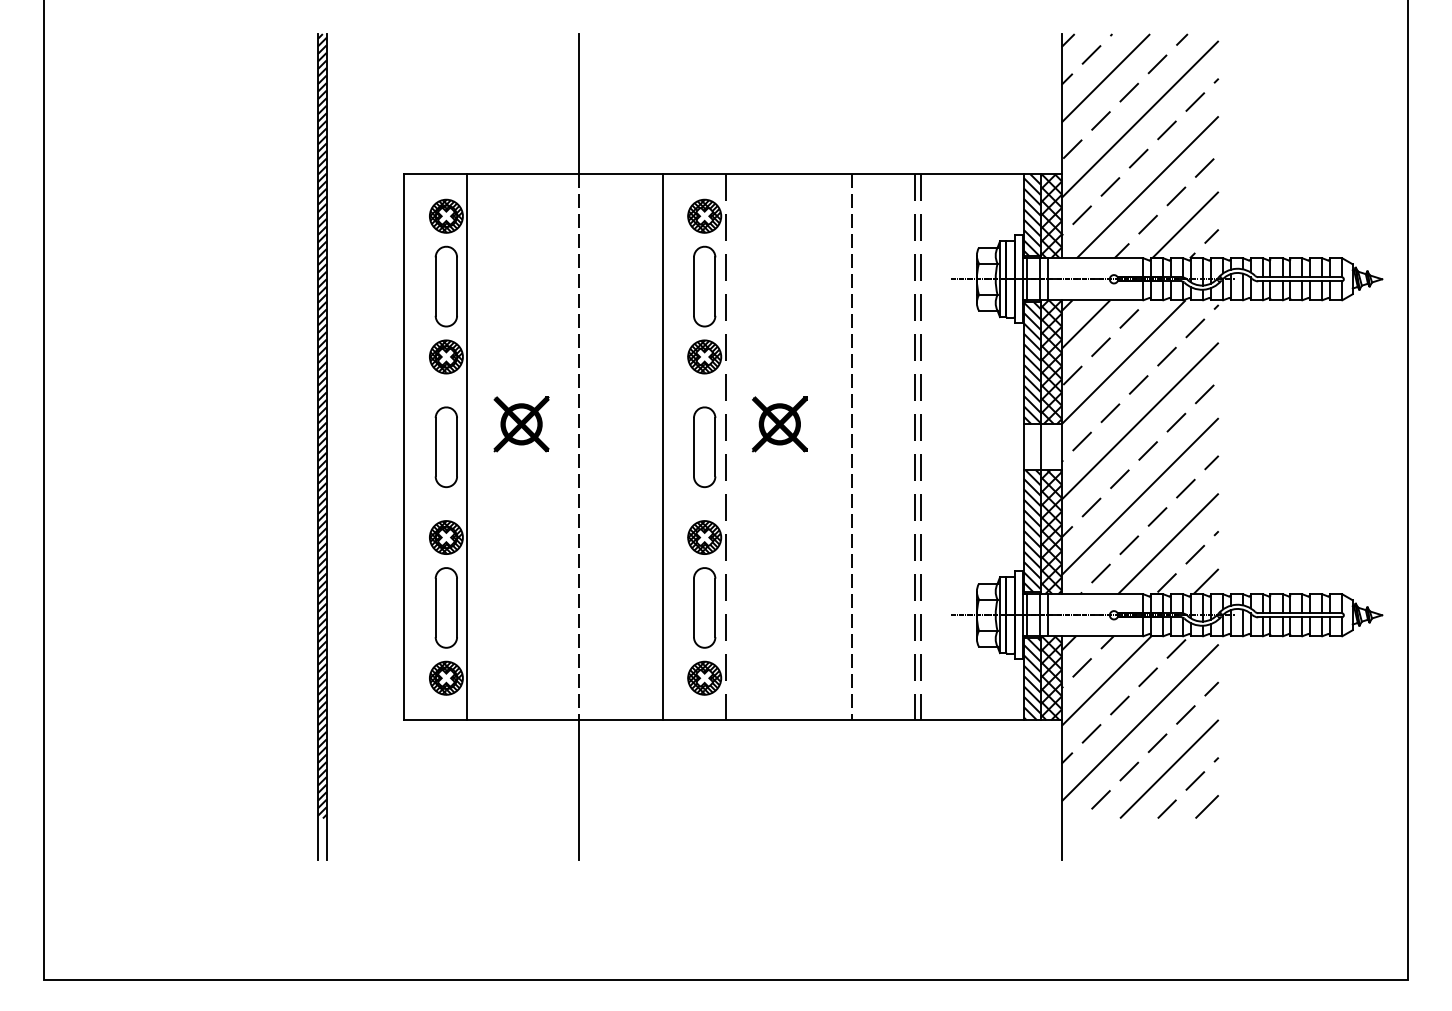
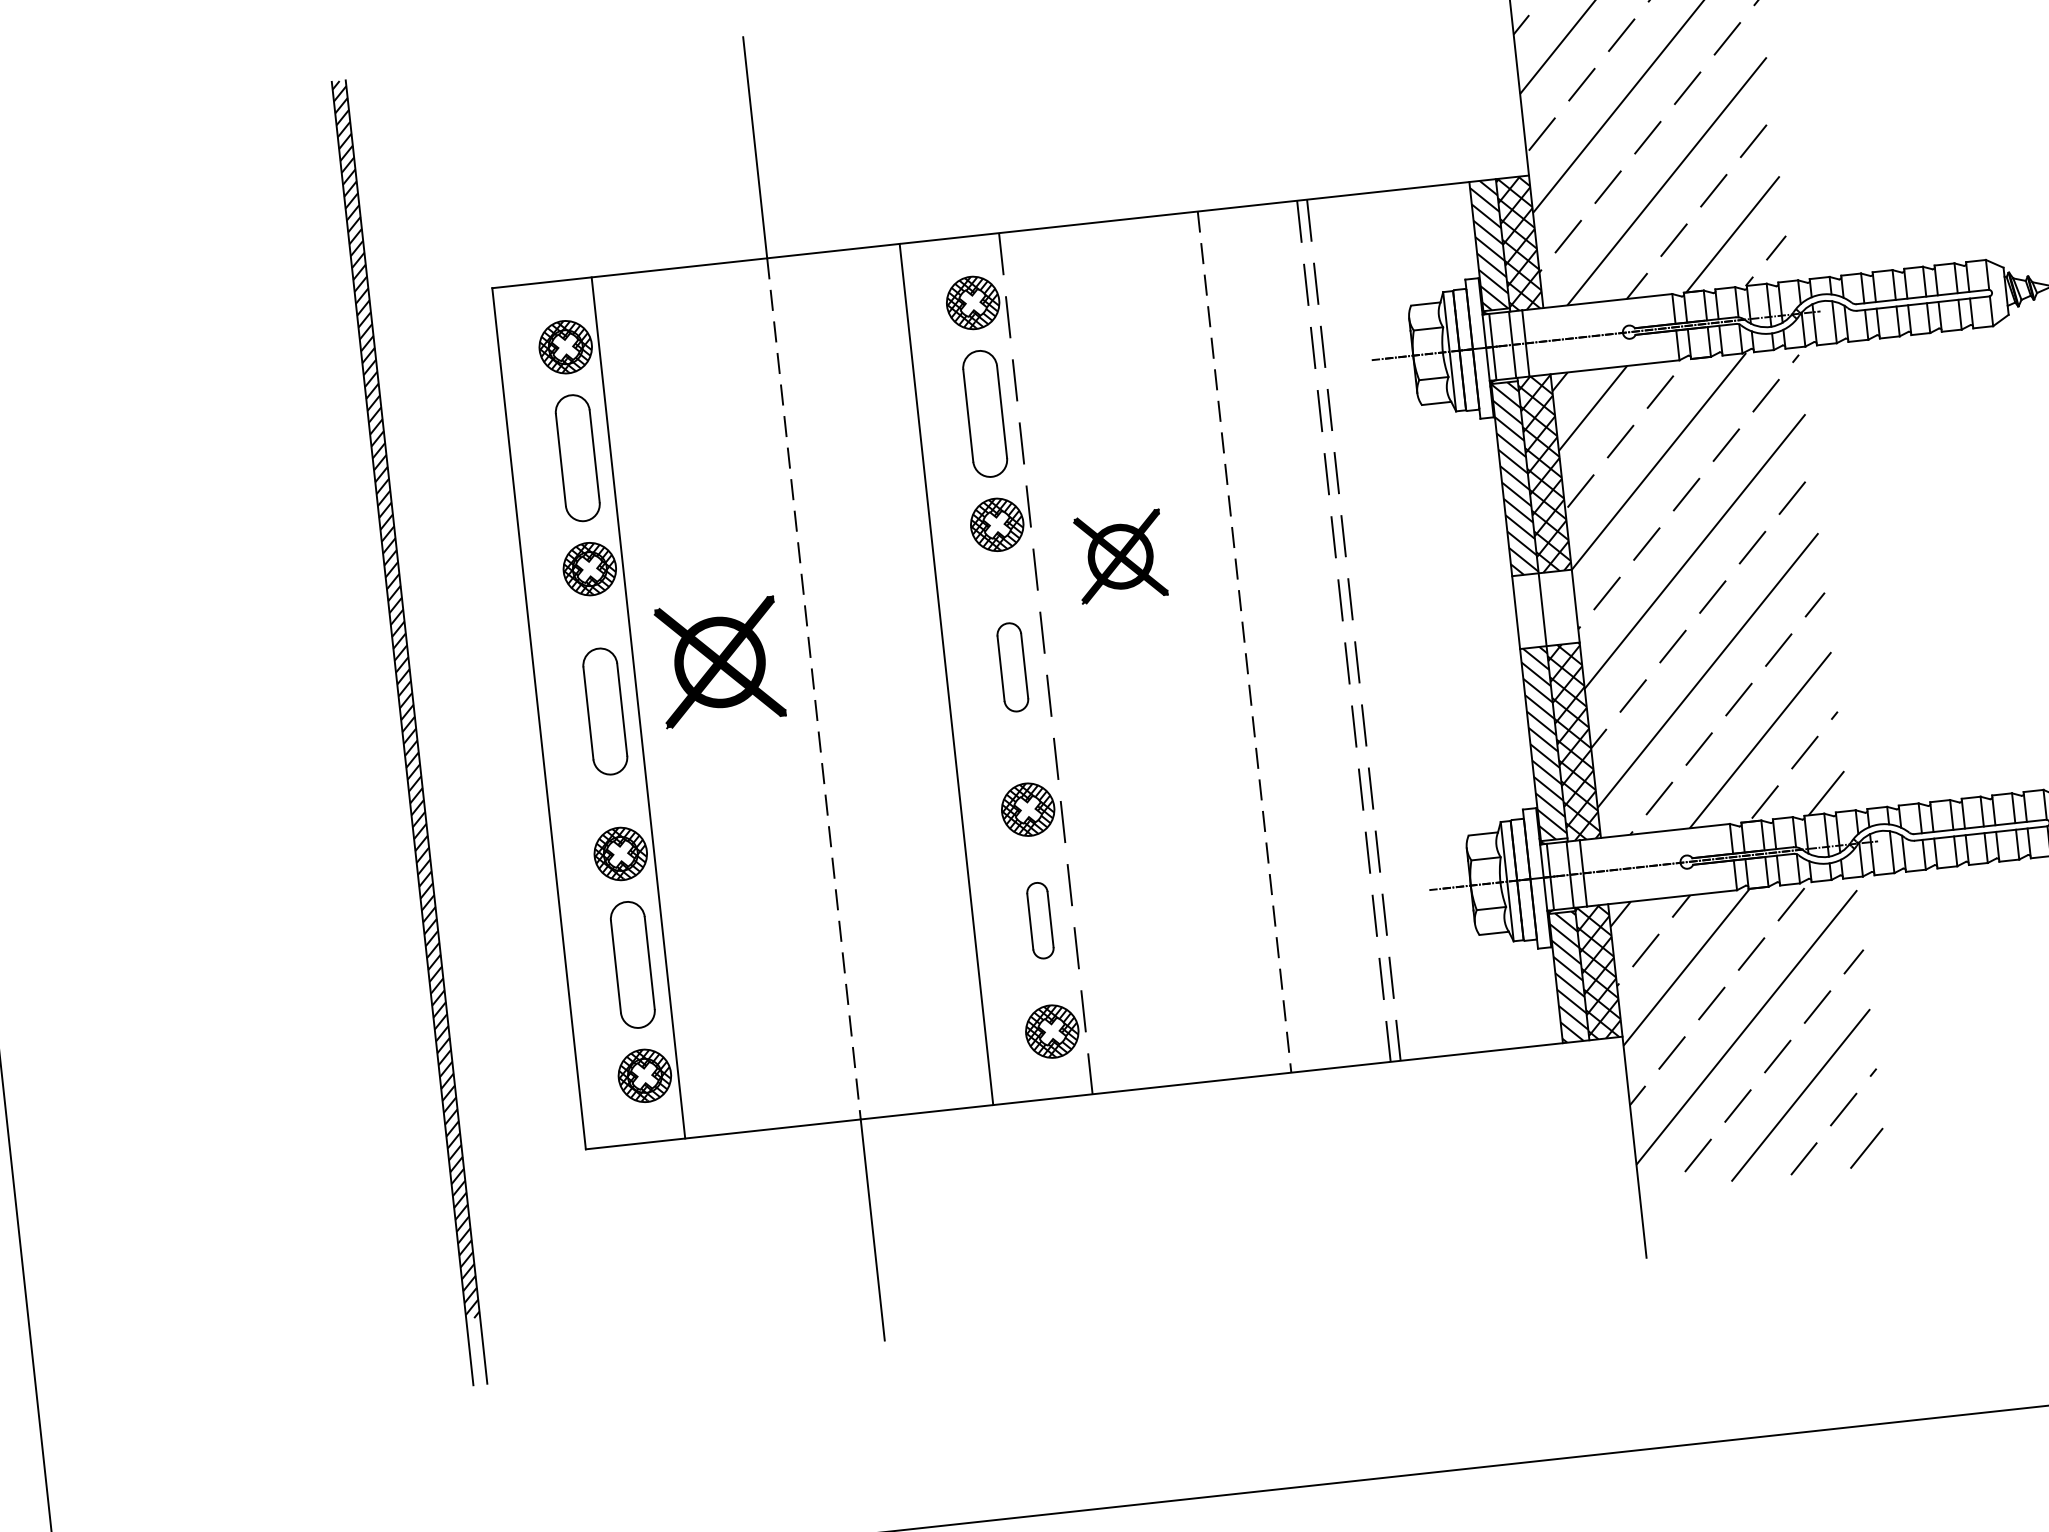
part: (521, 424) -> (719, 662), size x1.4
part: (779, 424) -> (1120, 557), moved
part: (704, 447) -> (1012, 667), size x0.7
part: (704, 607) -> (1039, 920), size x0.6

